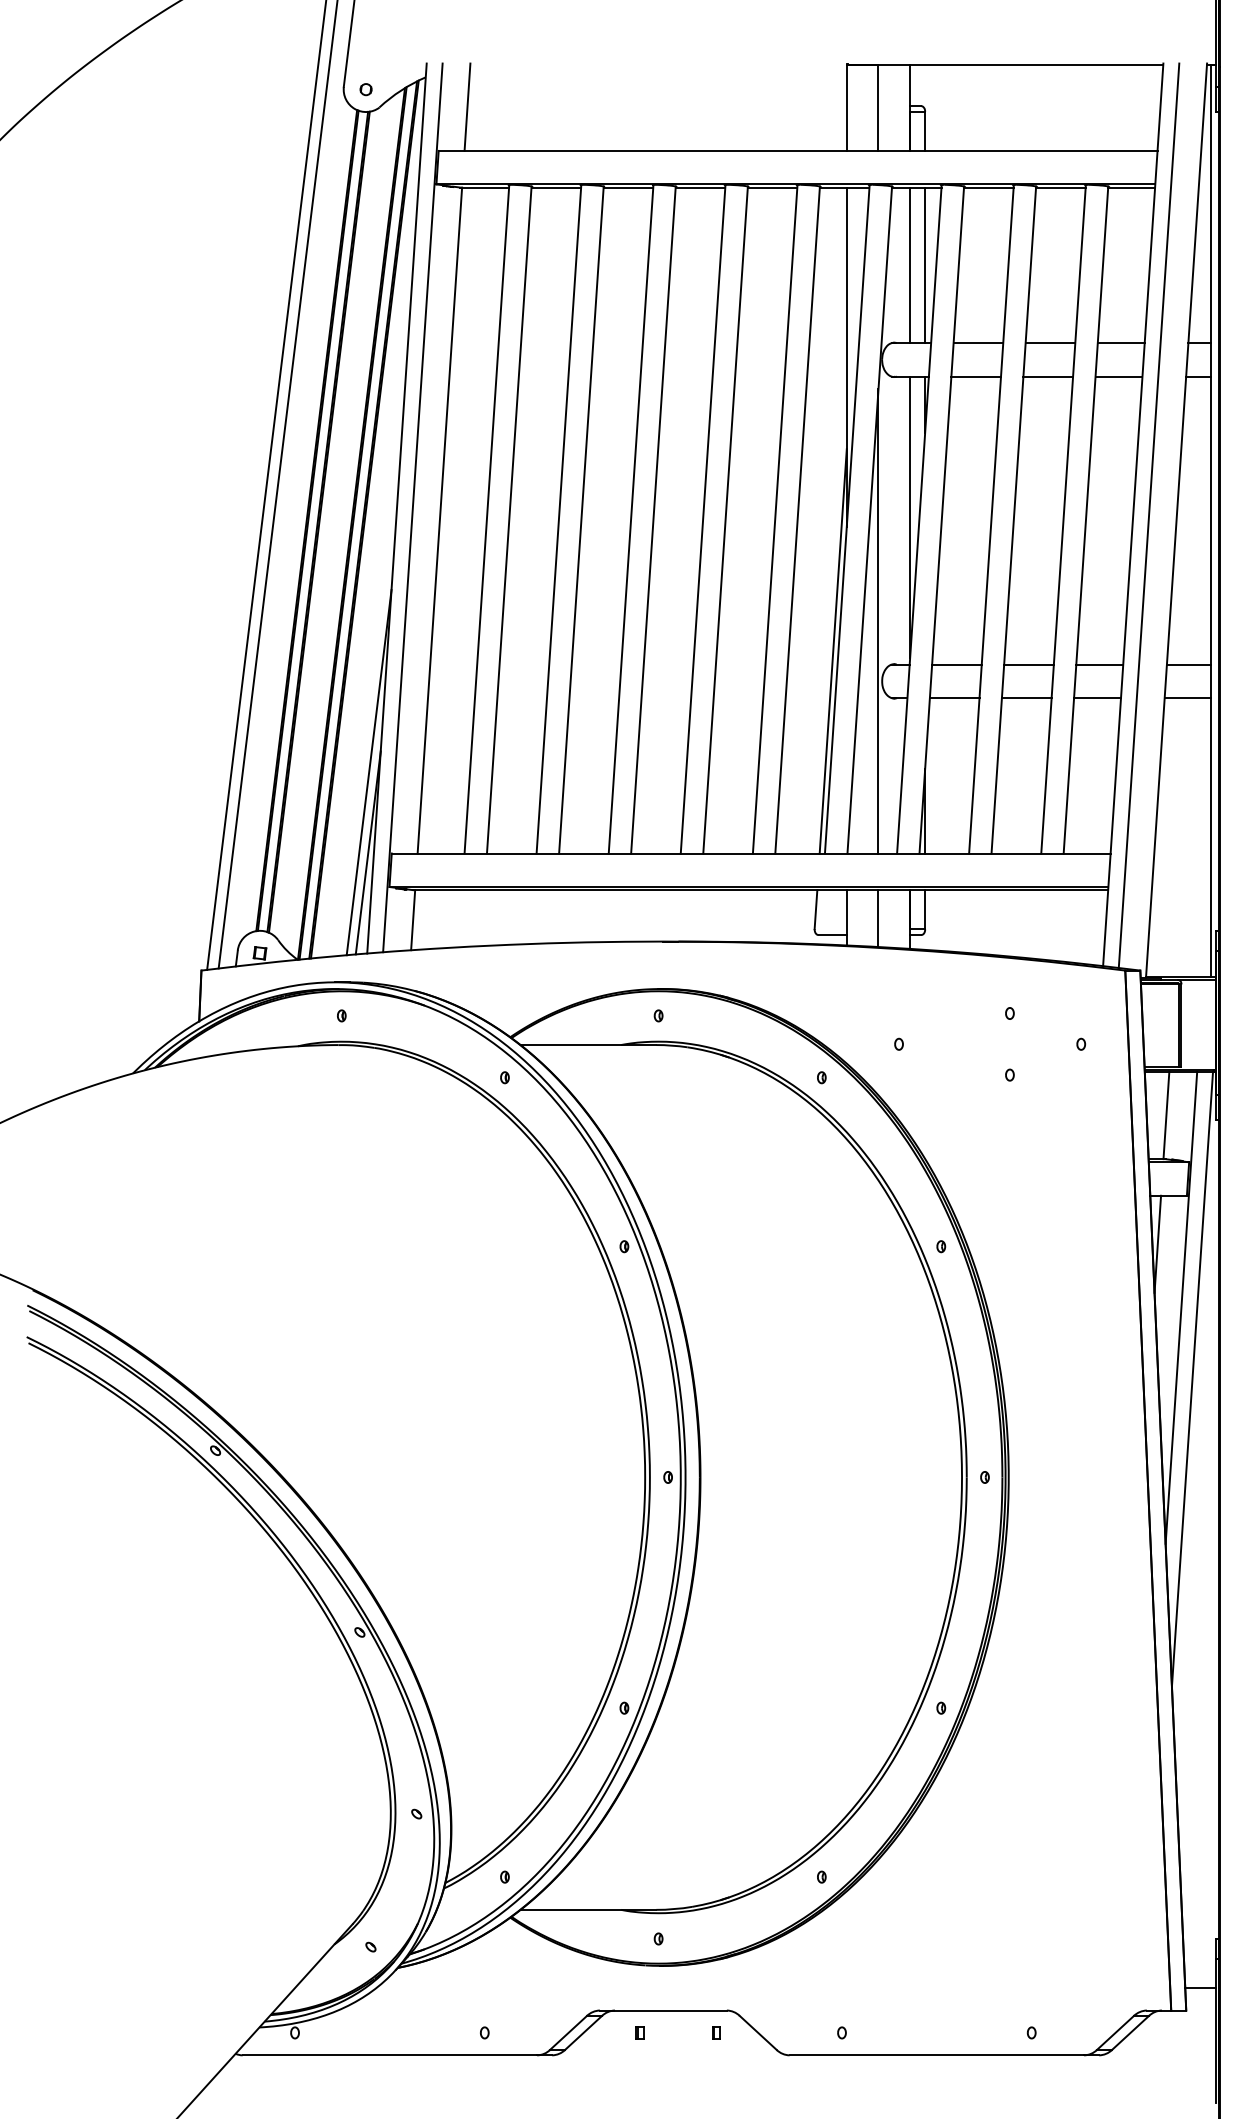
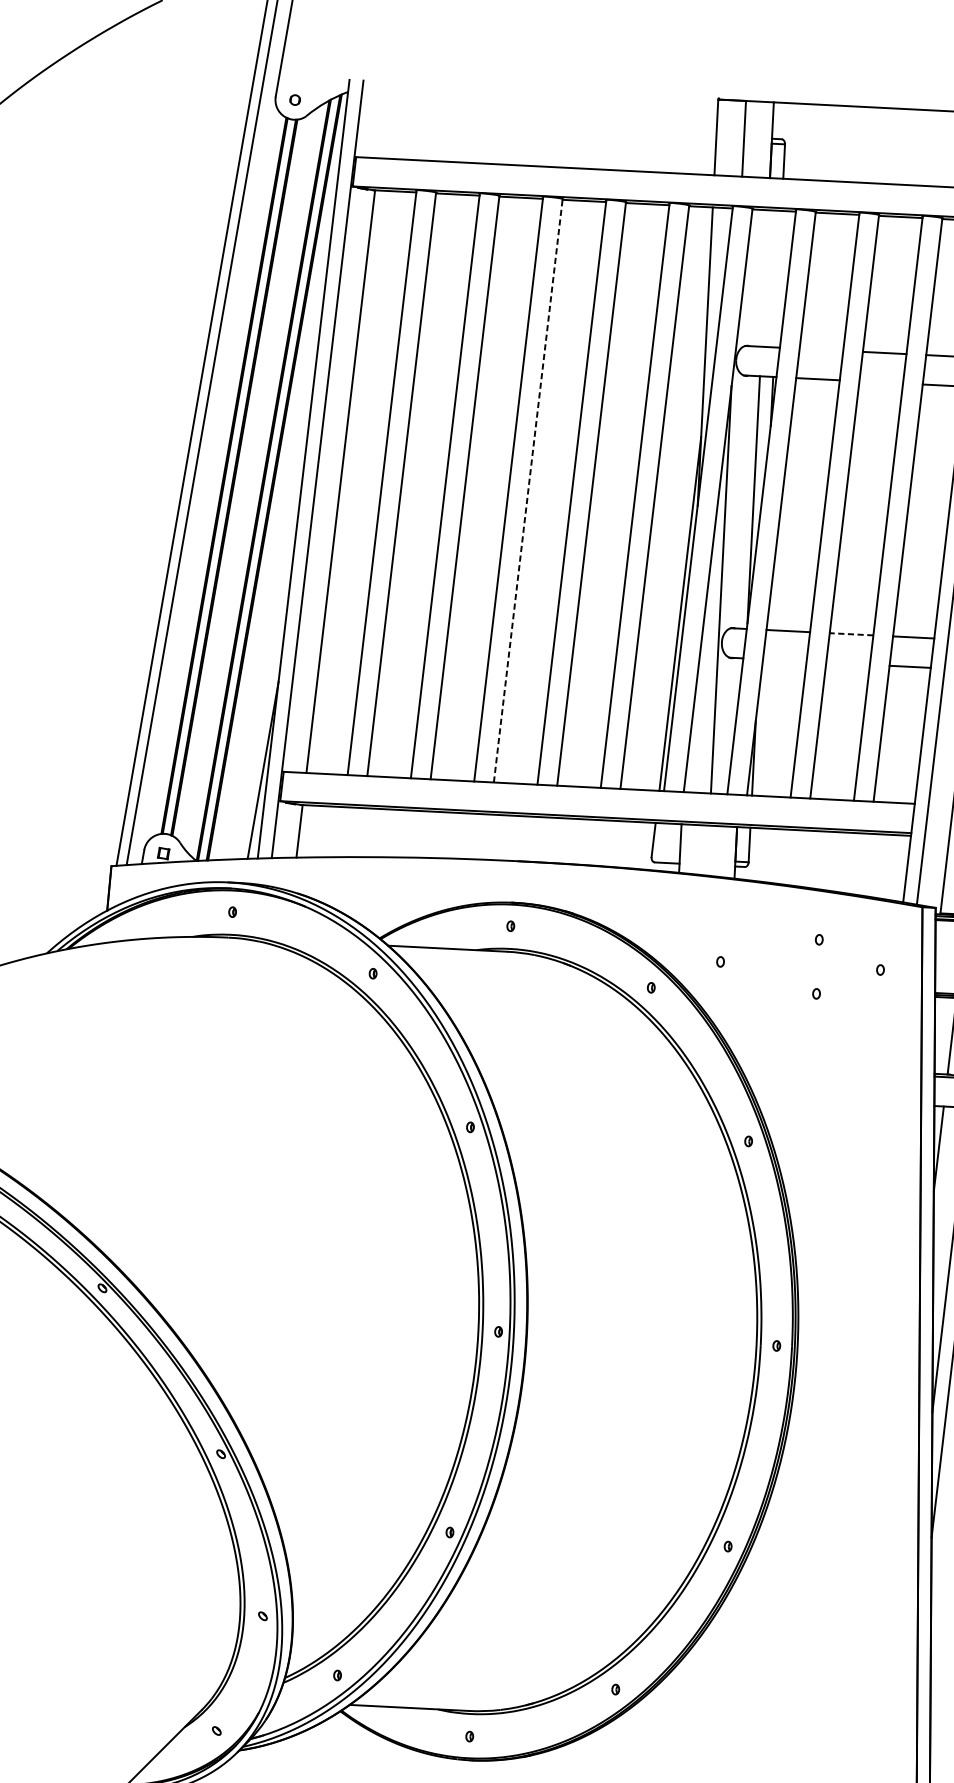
line: (467, 106) -> (383, 119), removed
line: (910, 265) -> (765, 278), removed
line: (925, 265) -> (778, 279), removed
line: (978, 343) -> (821, 350), removed
line: (1048, 376) -> (881, 382), removed
line: (653, 519) -> (528, 490), solid -> dashed
line: (1029, 664) -> (851, 634), solid -> dashed
line: (954, 698) -> (784, 660), removed
line: (1026, 698) -> (847, 664), removed
line: (368, 772) -> (266, 699), removed
line: (878, 918) -> (708, 850), removed

